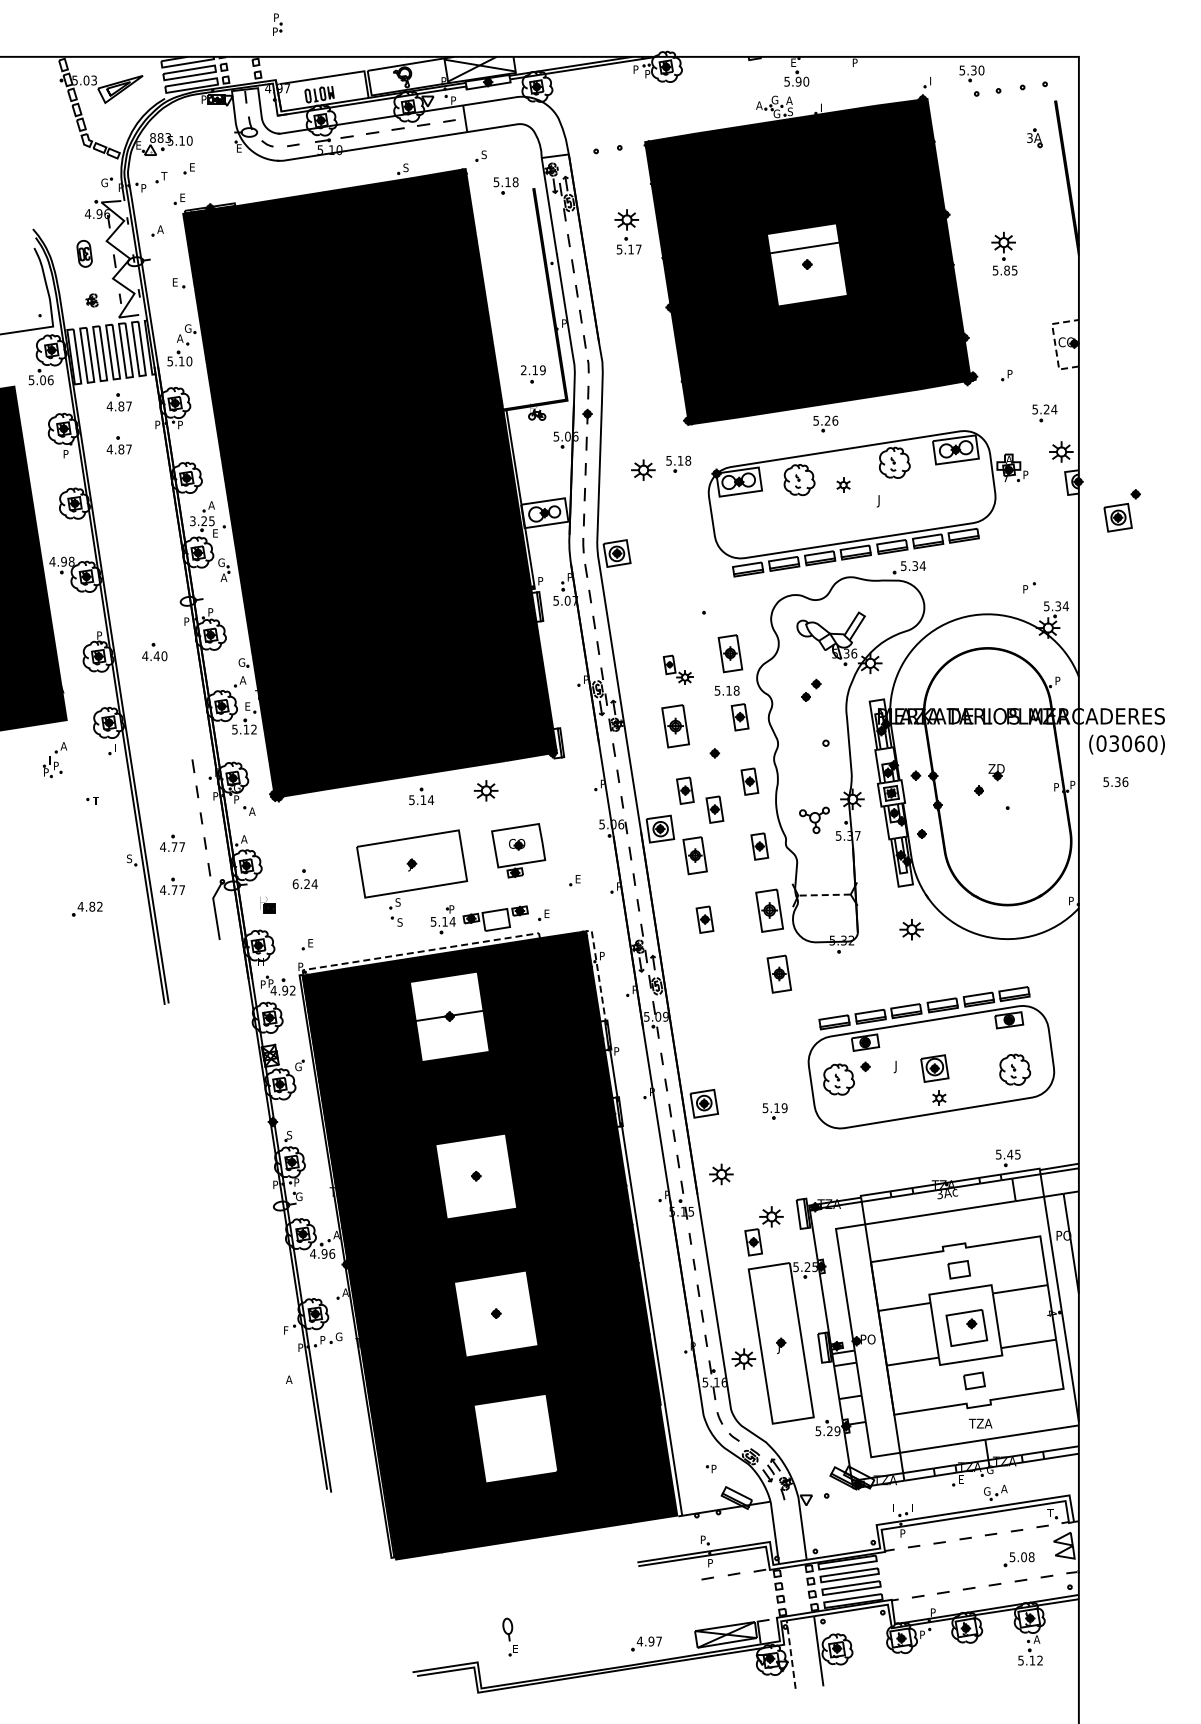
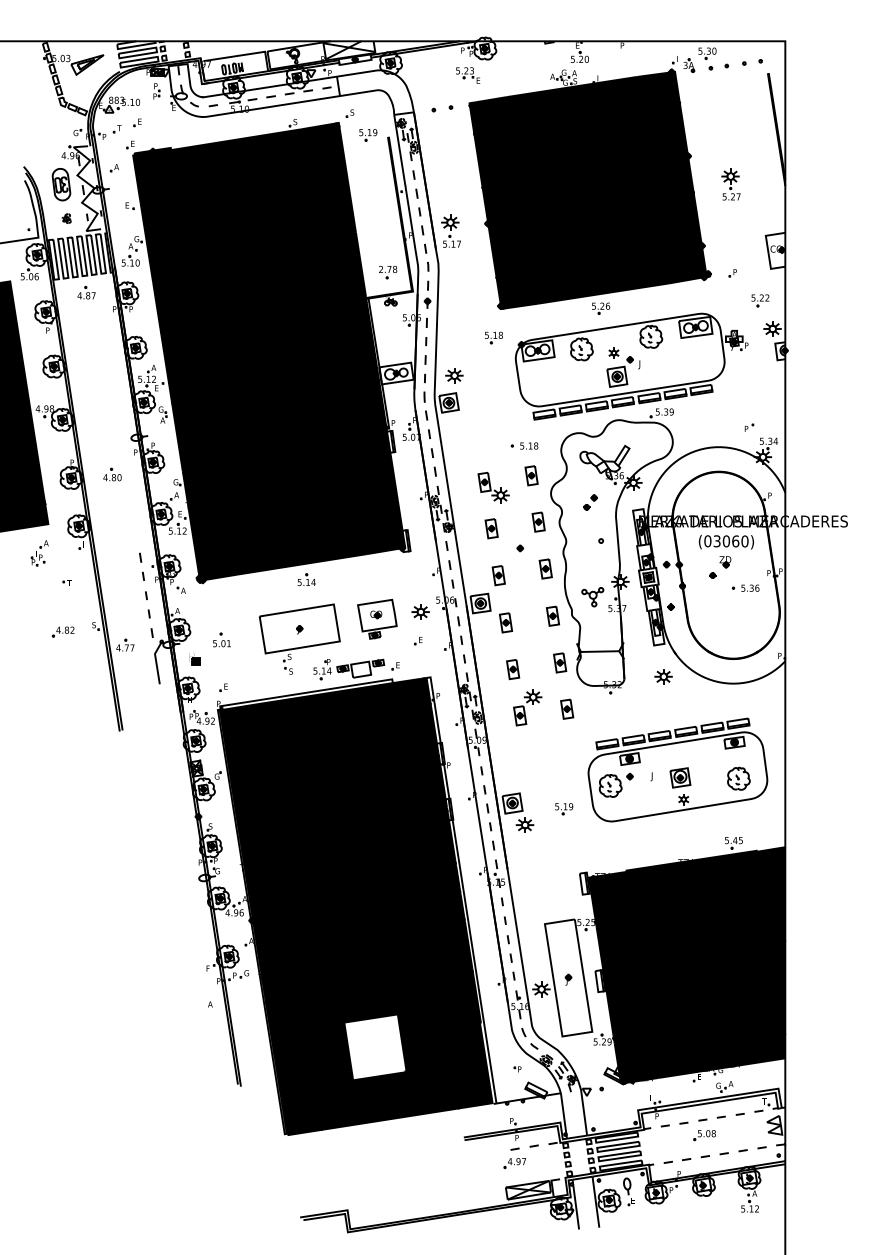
part: (277, 24) -> (156, 91), moved
text: (798, 81) -> (581, 59), 5.90 -> 5.20
part: (642, 103) -> (467, 75), added
part: (1034, 138) -> (688, 65), moved
text: (515, 182) -> (375, 132), 5.18 -> 5.19
part: (627, 231) -> (450, 231), moved
part: (84, 253) -> (61, 184), size x1.67
fill: (806, 264) -> (586, 192), added
text: (1010, 270) -> (735, 196), 5.85 -> 5.27
line: (1055, 342) -> (768, 249), dashed -> solid
text: (538, 370) -> (391, 269), 2.19 -> 2.78
text: (1054, 409) -> (767, 298), 5.24 -> 5.22
part: (118, 445) -> (86, 324), removed
part: (643, 469) -> (454, 375), moved
part: (1121, 510) -> (619, 371), moved
text: (202, 521) -> (147, 379), 3.25 -> 5.12
text: (922, 566) -> (671, 412), 5.34 -> 5.39
part: (730, 653) -> (531, 475), size x0.71
text: (156, 656) -> (113, 477), 4.40 -> 4.80
part: (678, 669) -> (493, 487), size x1.43
text: (726, 690) -> (528, 445), moved
part: (675, 726) -> (491, 528), size x0.62
text: (1126, 744) -> (726, 541), moved
text: (1115, 782) -> (750, 588), moved
part: (485, 790) -> (420, 611), moved
part: (714, 809) -> (520, 589), removed
part: (172, 842) -> (125, 613), removed
part: (695, 855) -> (506, 622), size x0.71
text: (304, 884) -> (221, 643), 6.24 -> 5.01
line: (824, 895) -> (600, 651), dashed -> solid
part: (87, 908) -> (63, 631), moved
part: (769, 910) -> (560, 662), size x0.62
line: (420, 951) -> (305, 692), dashed -> solid
line: (598, 973) -> (435, 708), dashed -> solid
part: (778, 974) -> (566, 709), size x0.71
fill: (449, 1016) -> (327, 739), added
part: (721, 1174) -> (525, 825), moved
fill: (476, 1176) -> (346, 856), added
part: (763, 1231) -> (527, 707), moved
fill: (495, 1313) -> (360, 956), added
fill: (943, 1325) -> (686, 964), added
part: (1018, 1559) -> (704, 1135), moved
part: (509, 1636) -> (628, 1191), moved
part: (646, 1643) -> (514, 1163), moved
line: (791, 1655) -> (576, 1205), dashed -> solid

